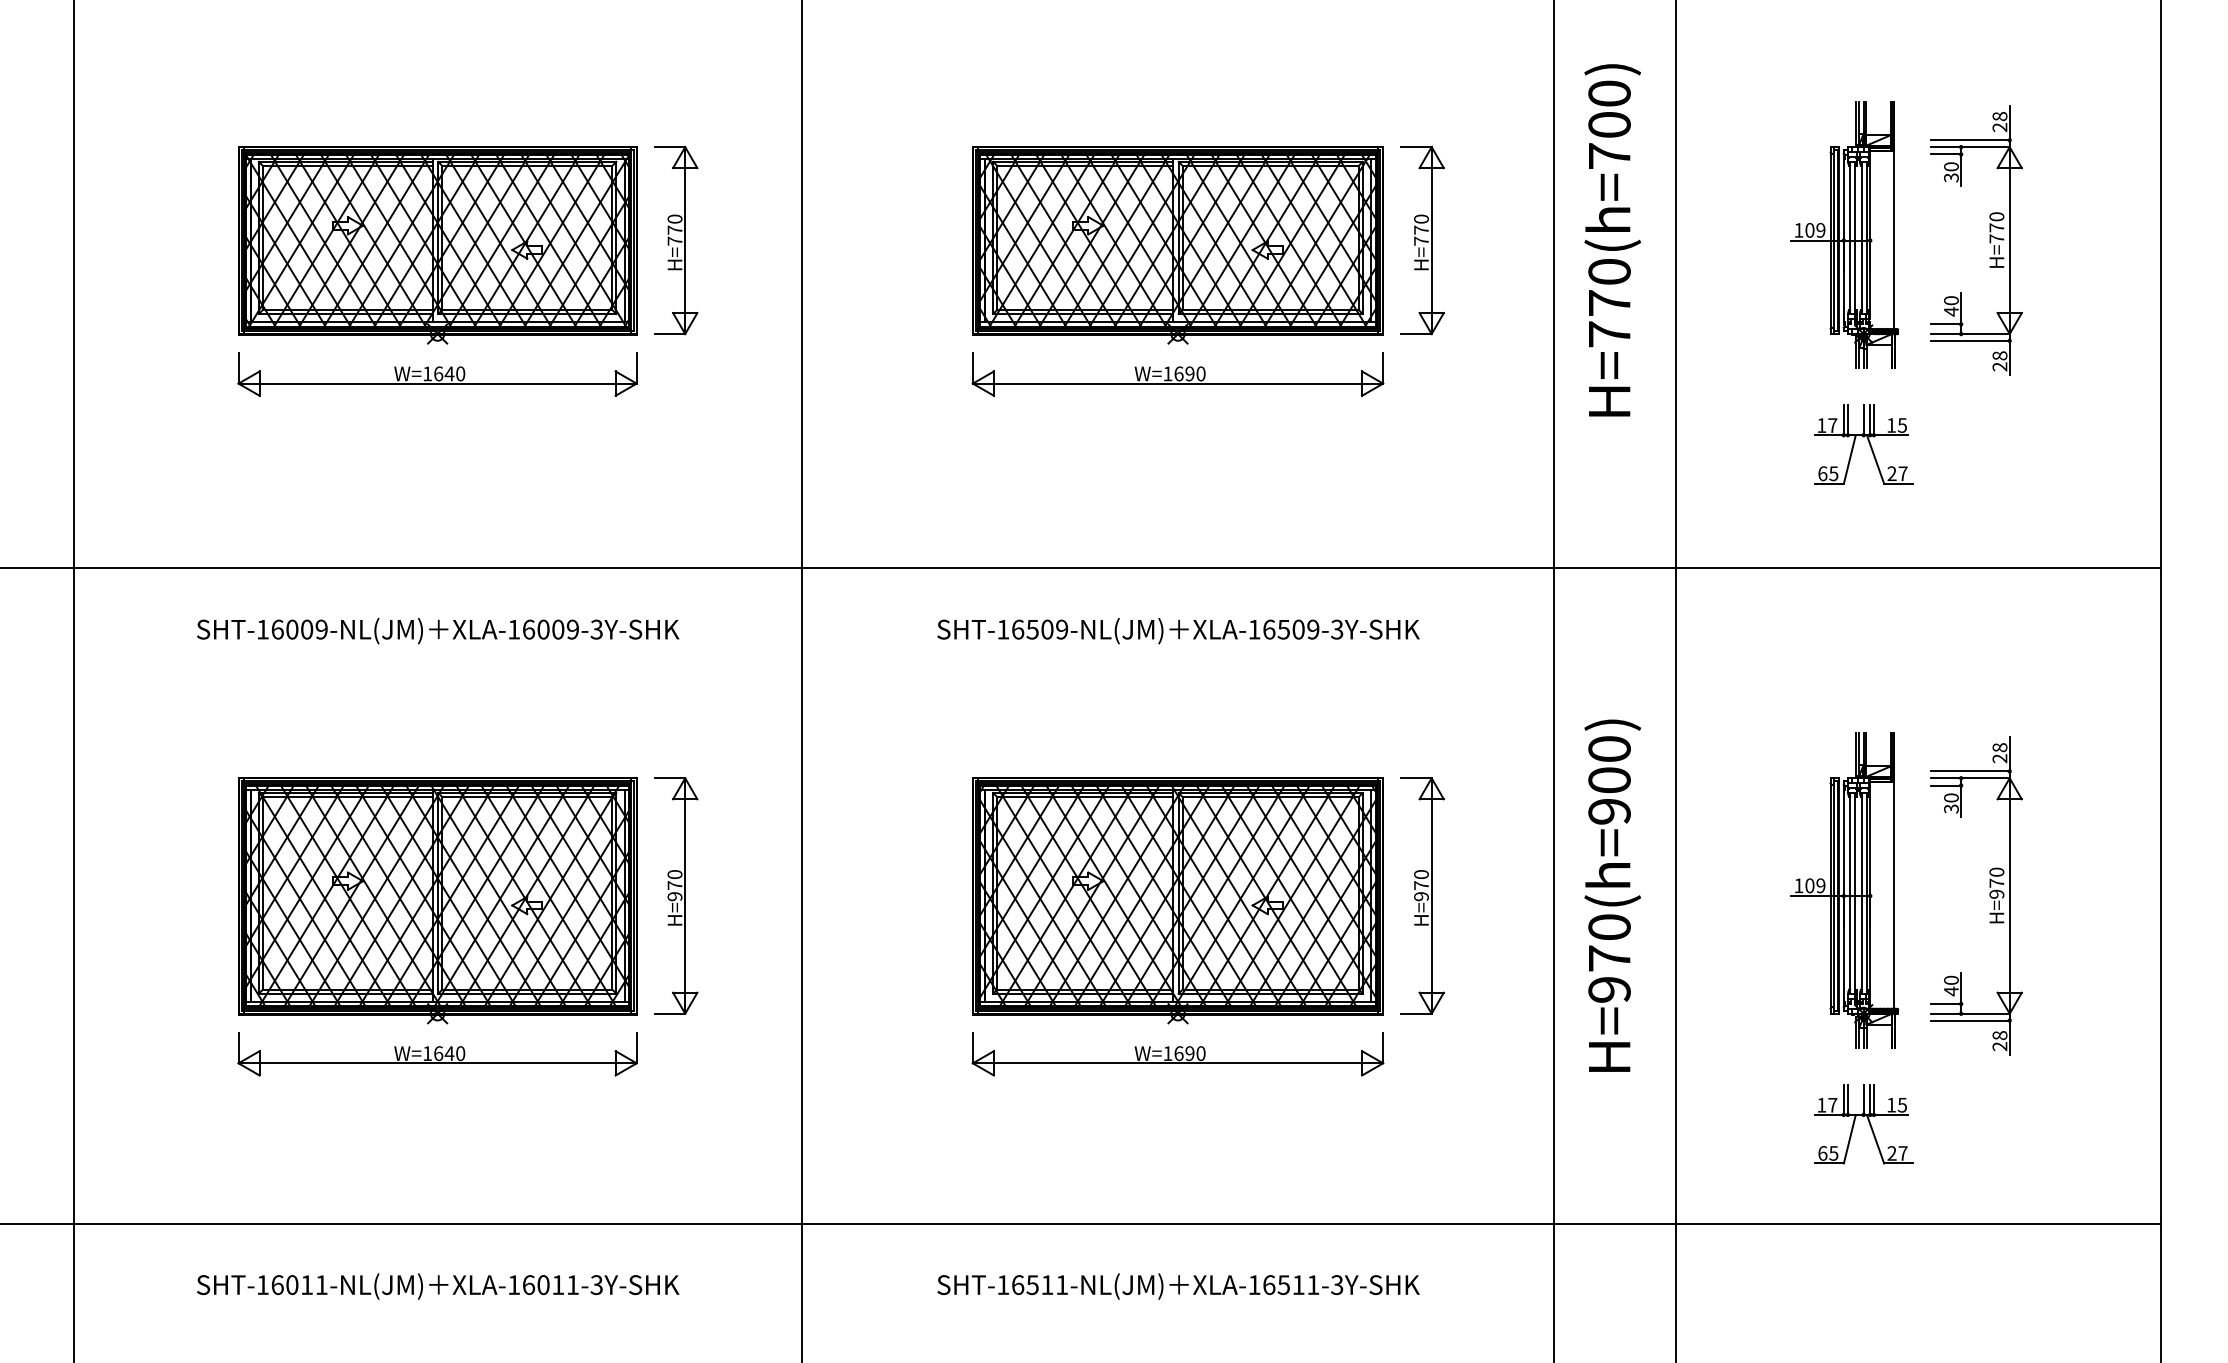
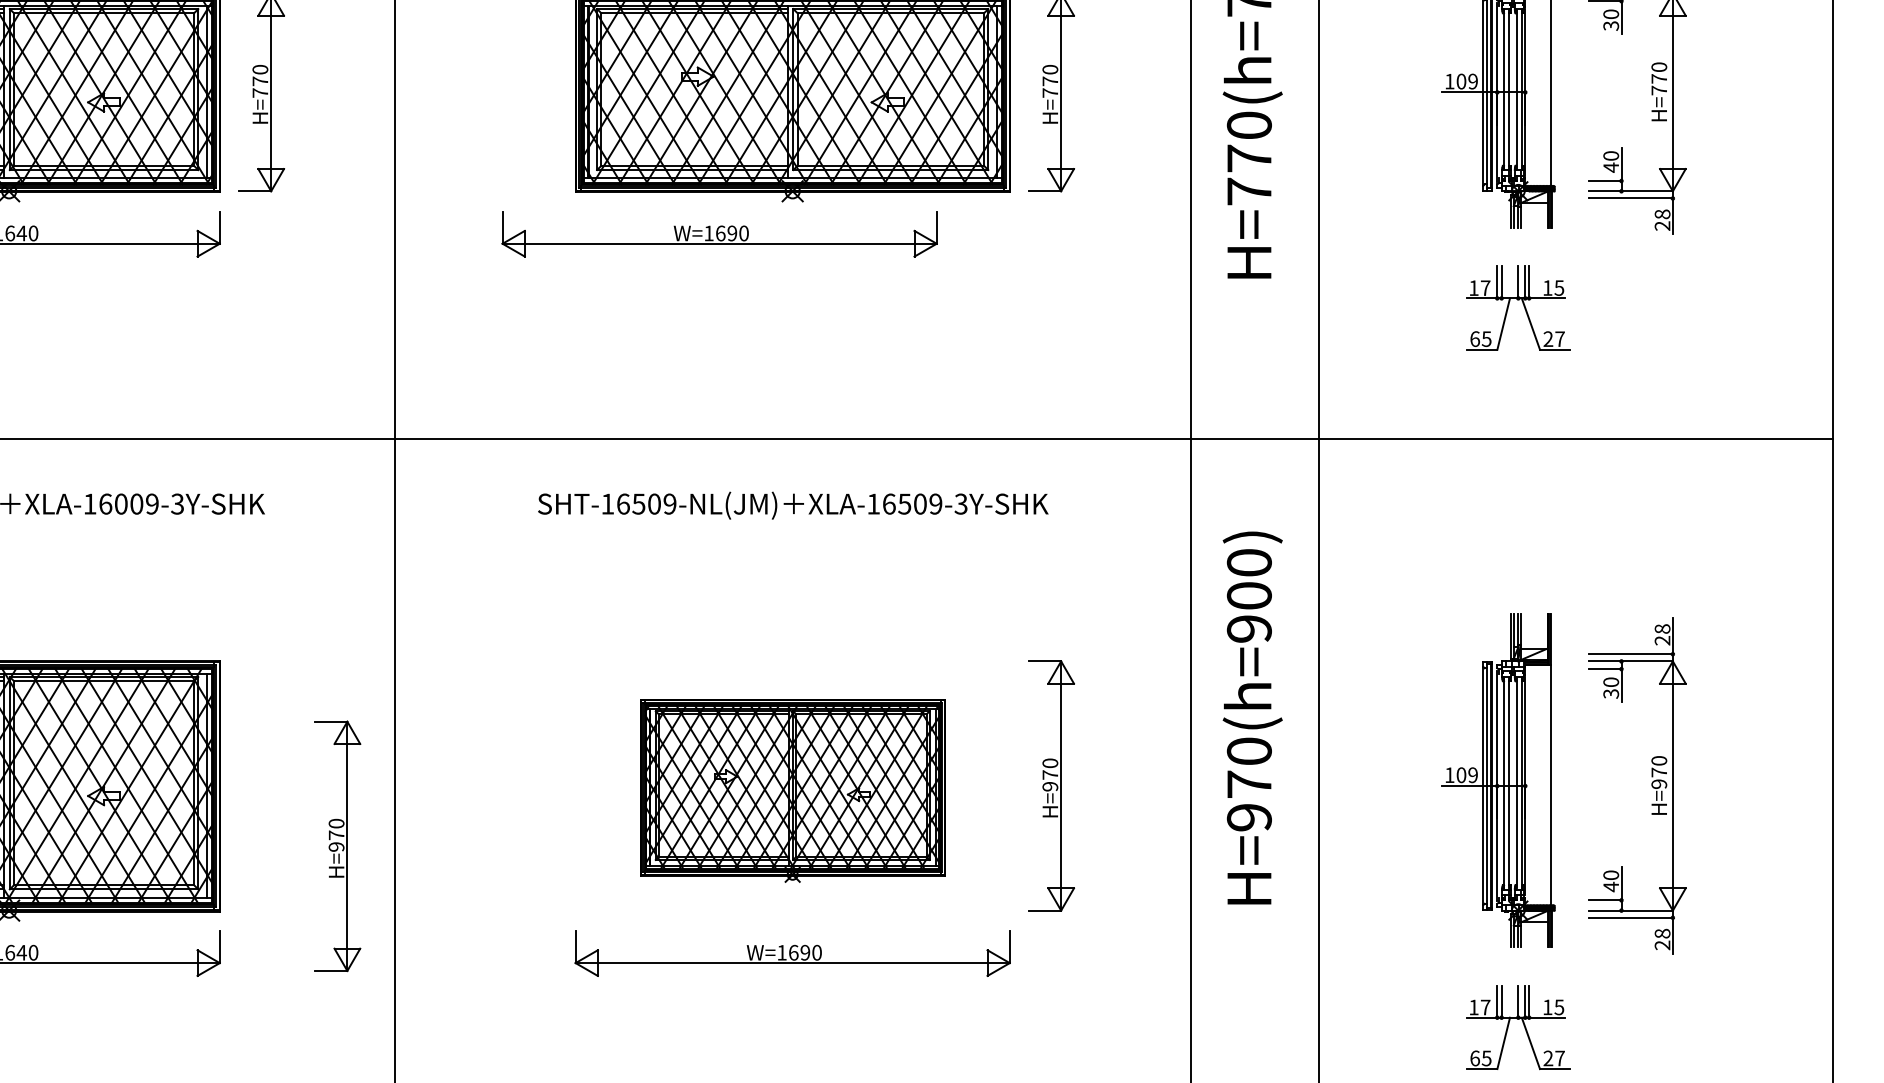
part: (1177, 374) -> (719, 234), moved
part: (676, 895) -> (338, 845), moved
text: (1612, 895) -> (1252, 717), moved
part: (1177, 900) -> (792, 790), size x0.7

